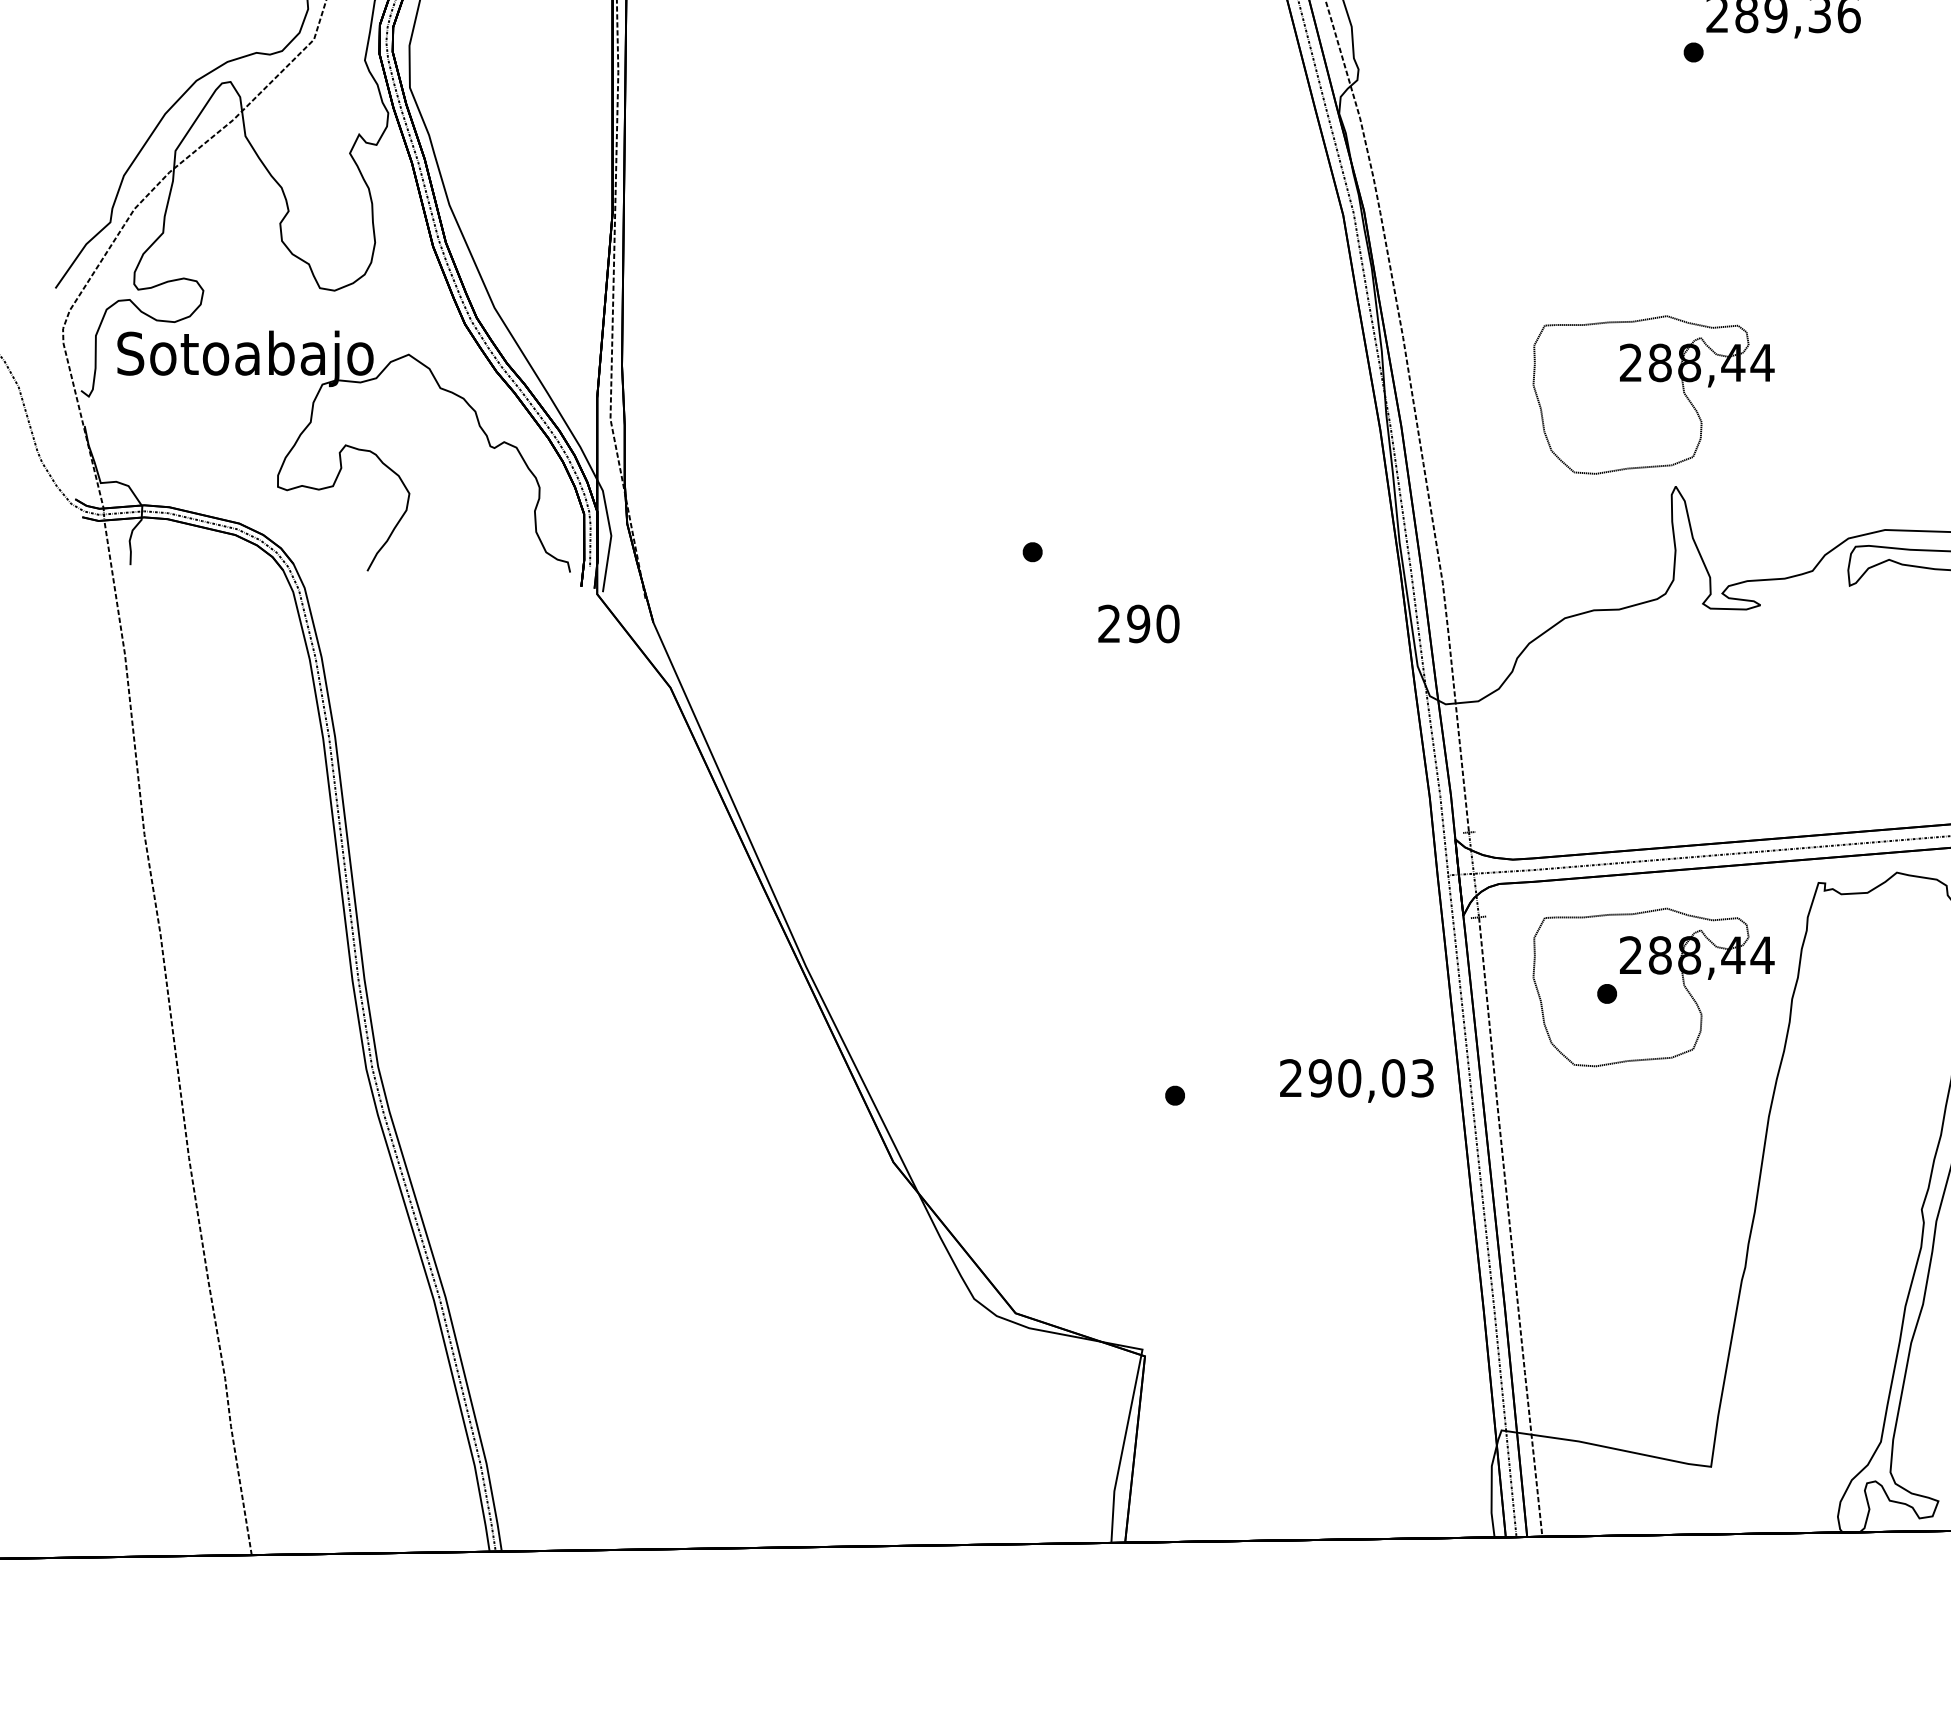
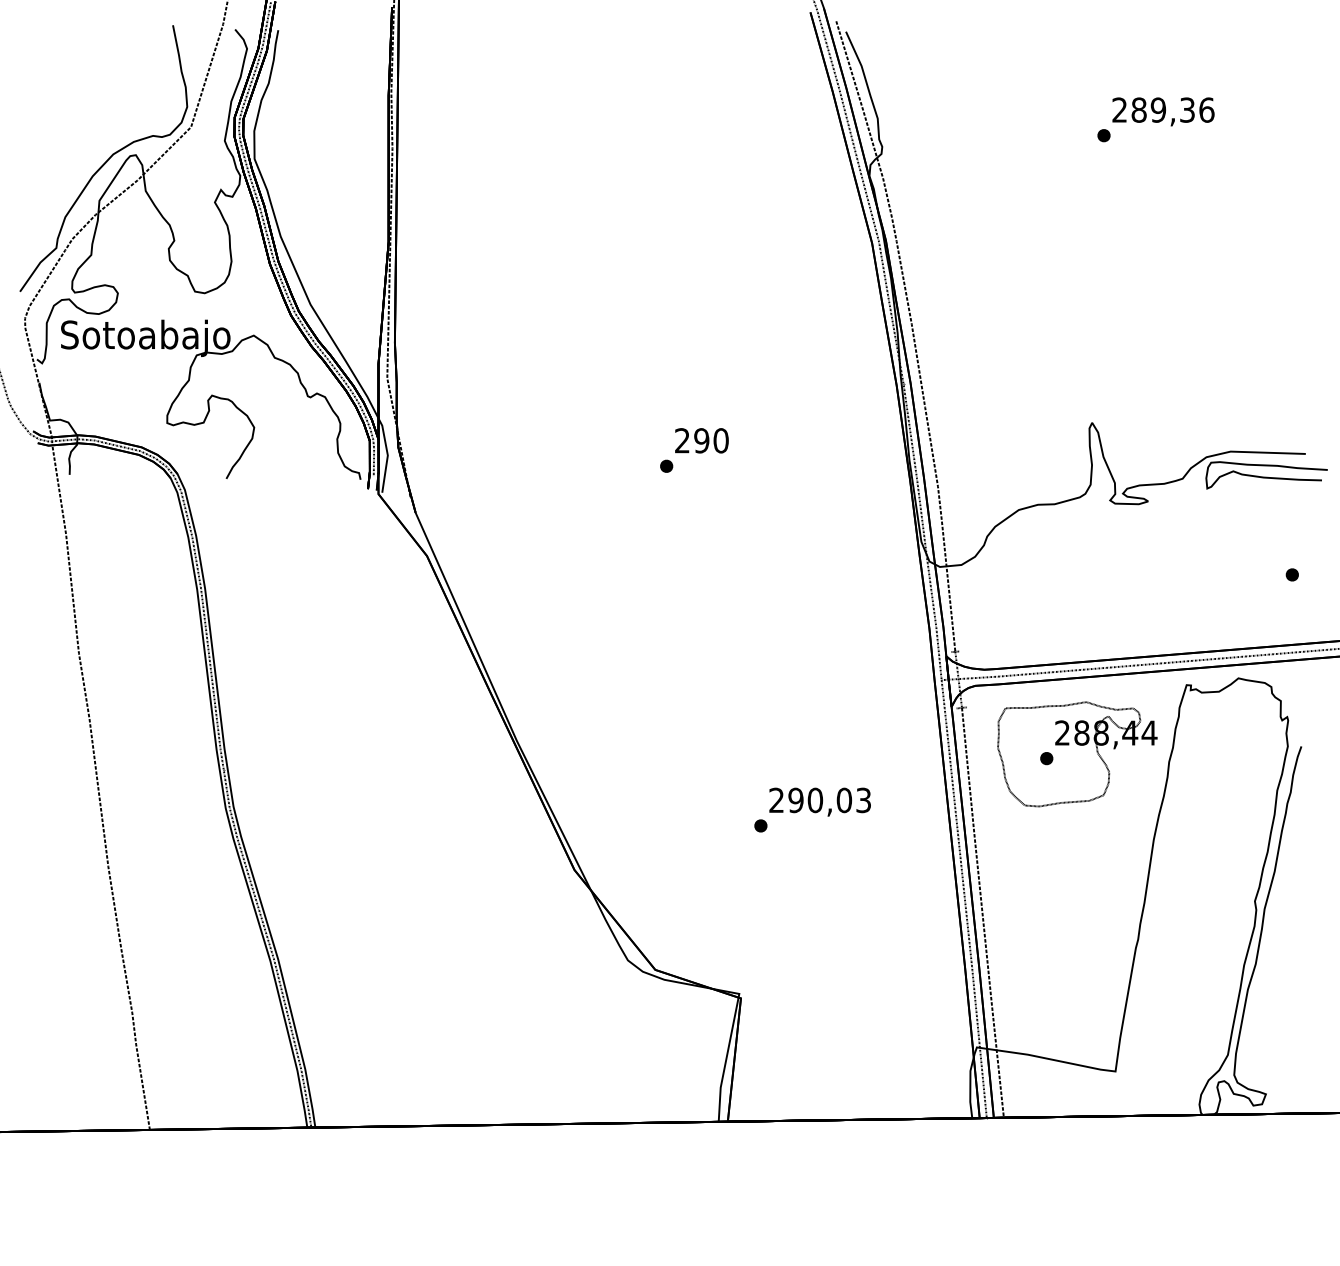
part: (1653, 395) -> (1077, 362), removed
text: (1138, 623) -> (701, 440), moved
text: (1355, 1079) -> (819, 801), moved

